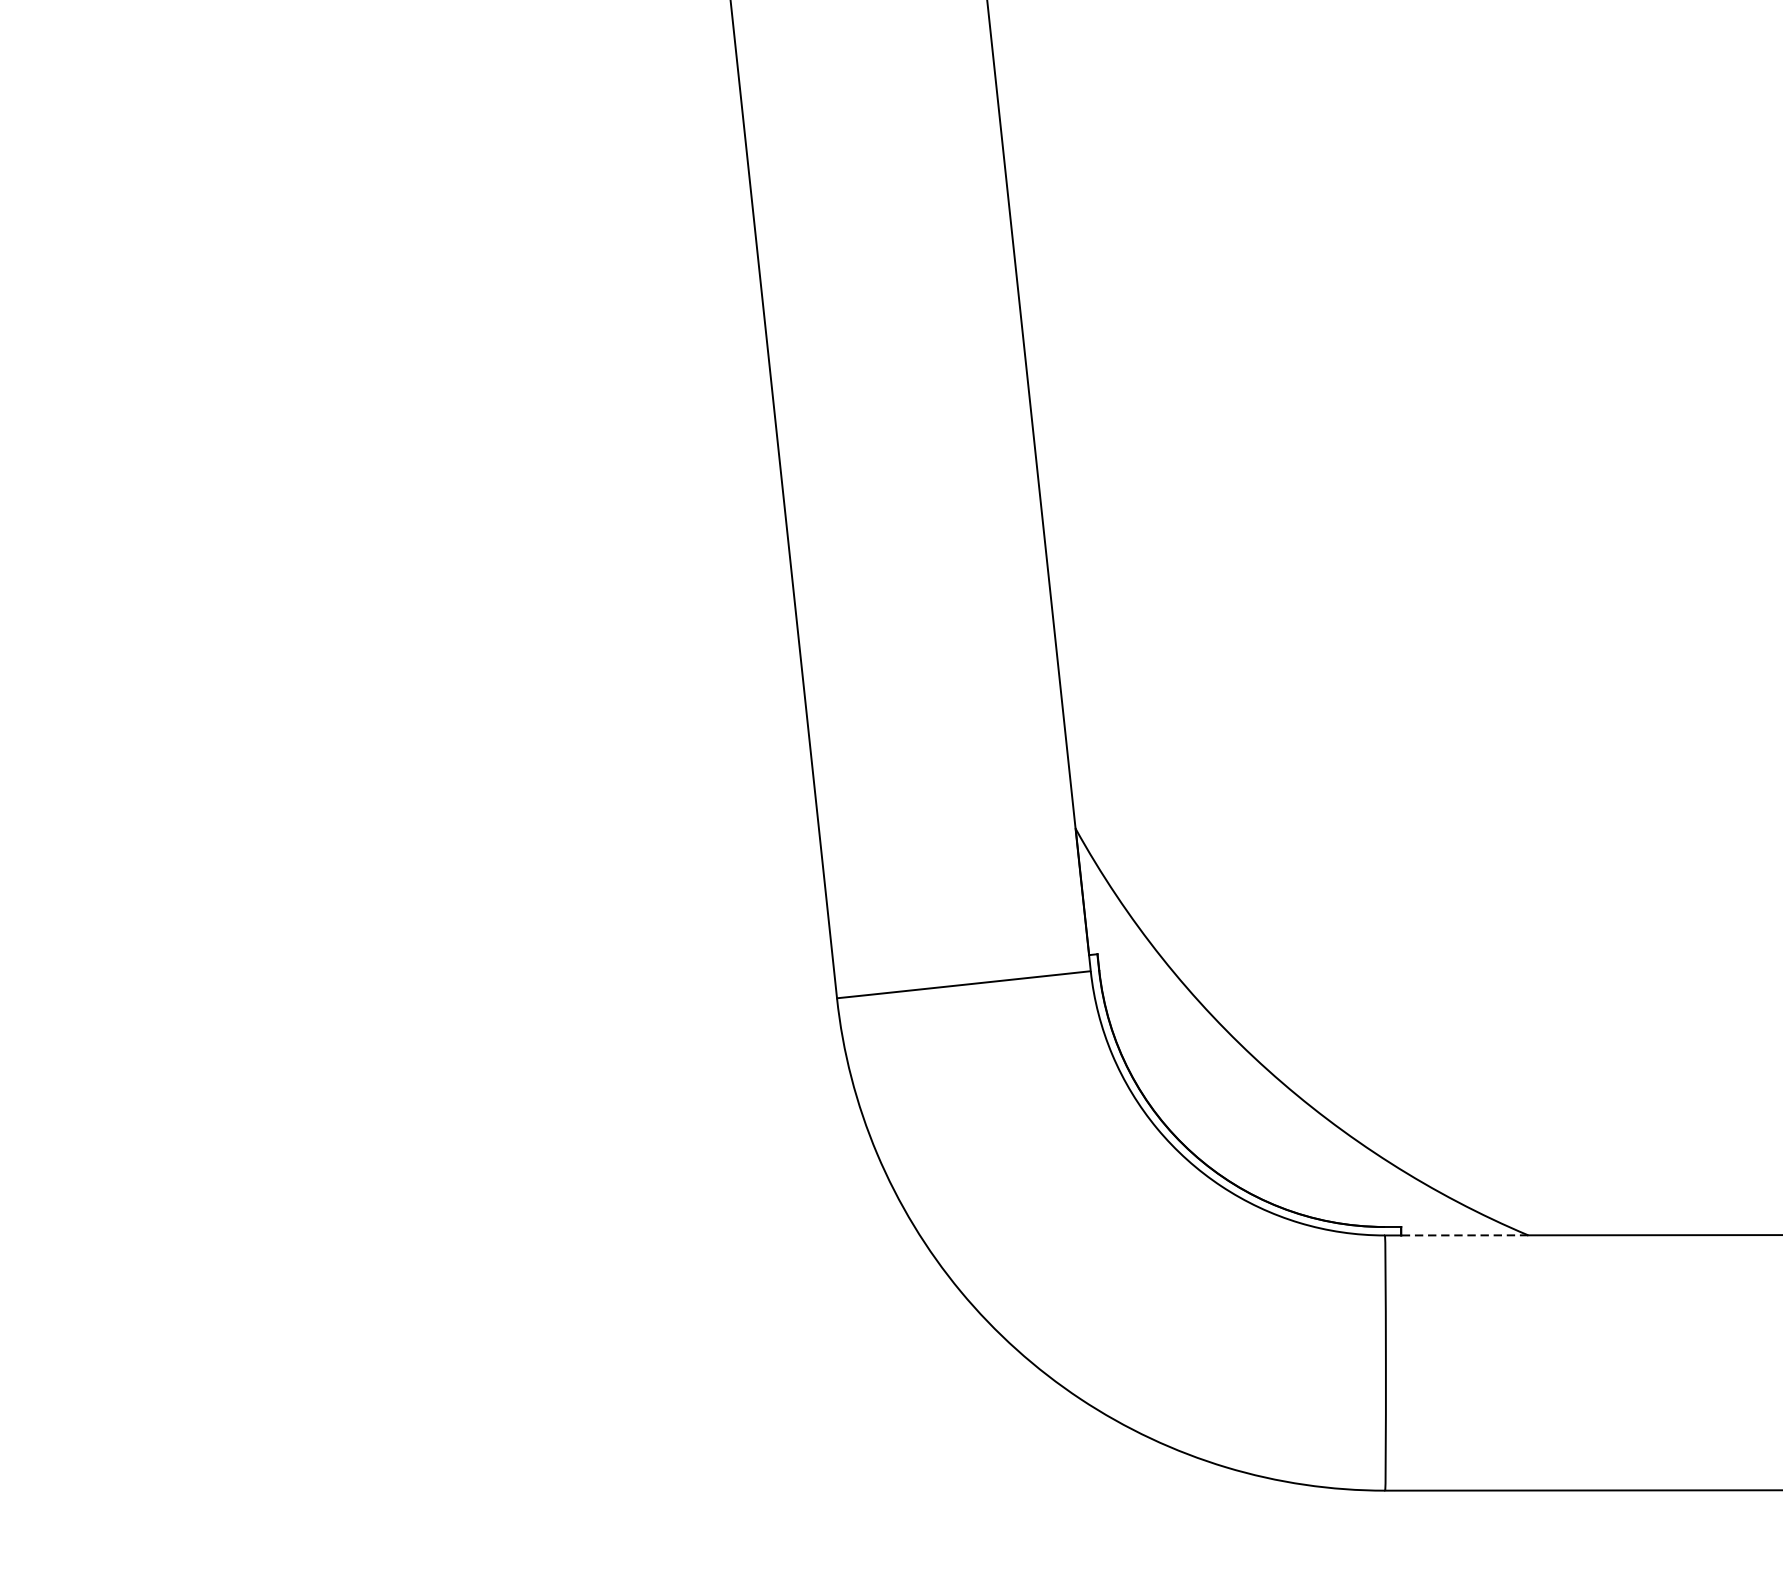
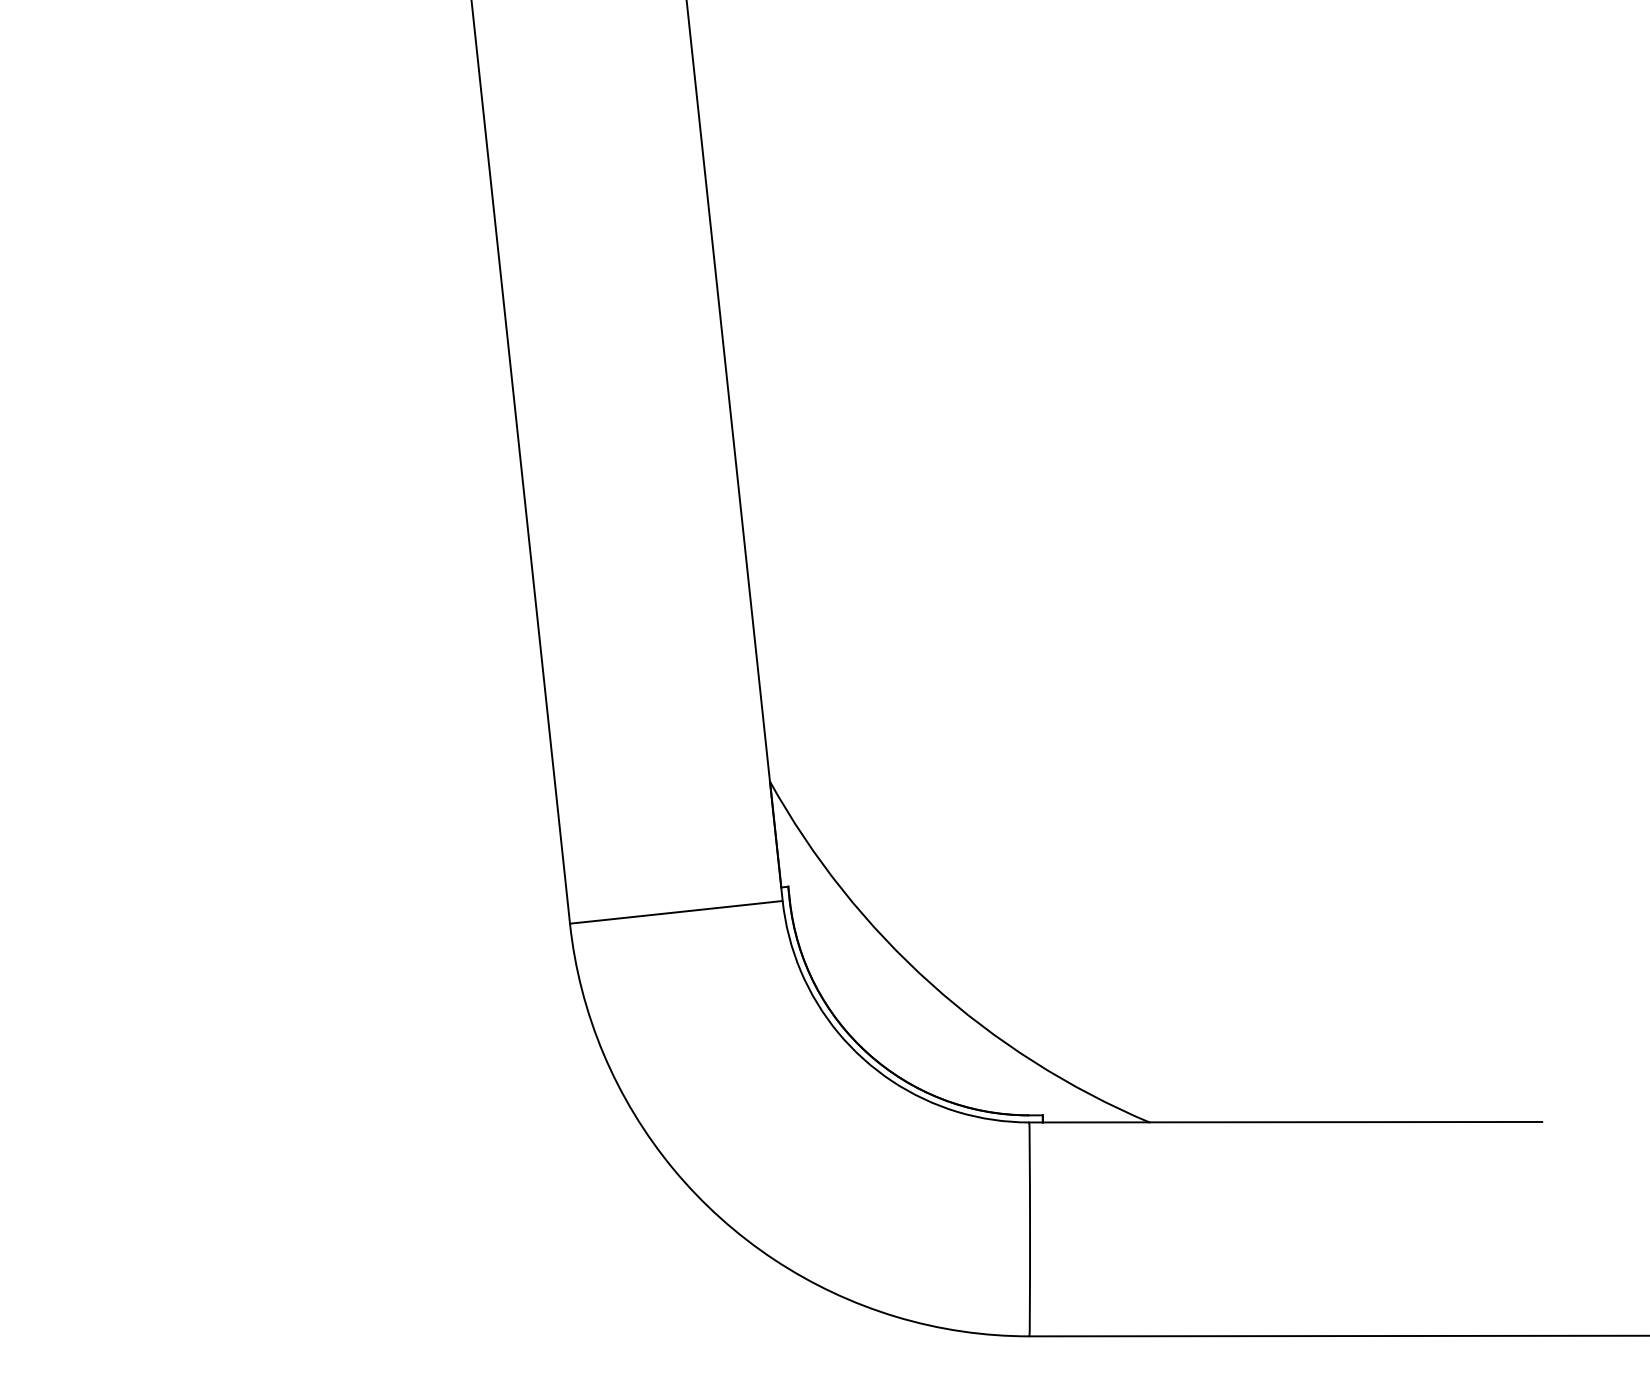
line: (1463, 1235) -> (1095, 1122), dashed -> solid

